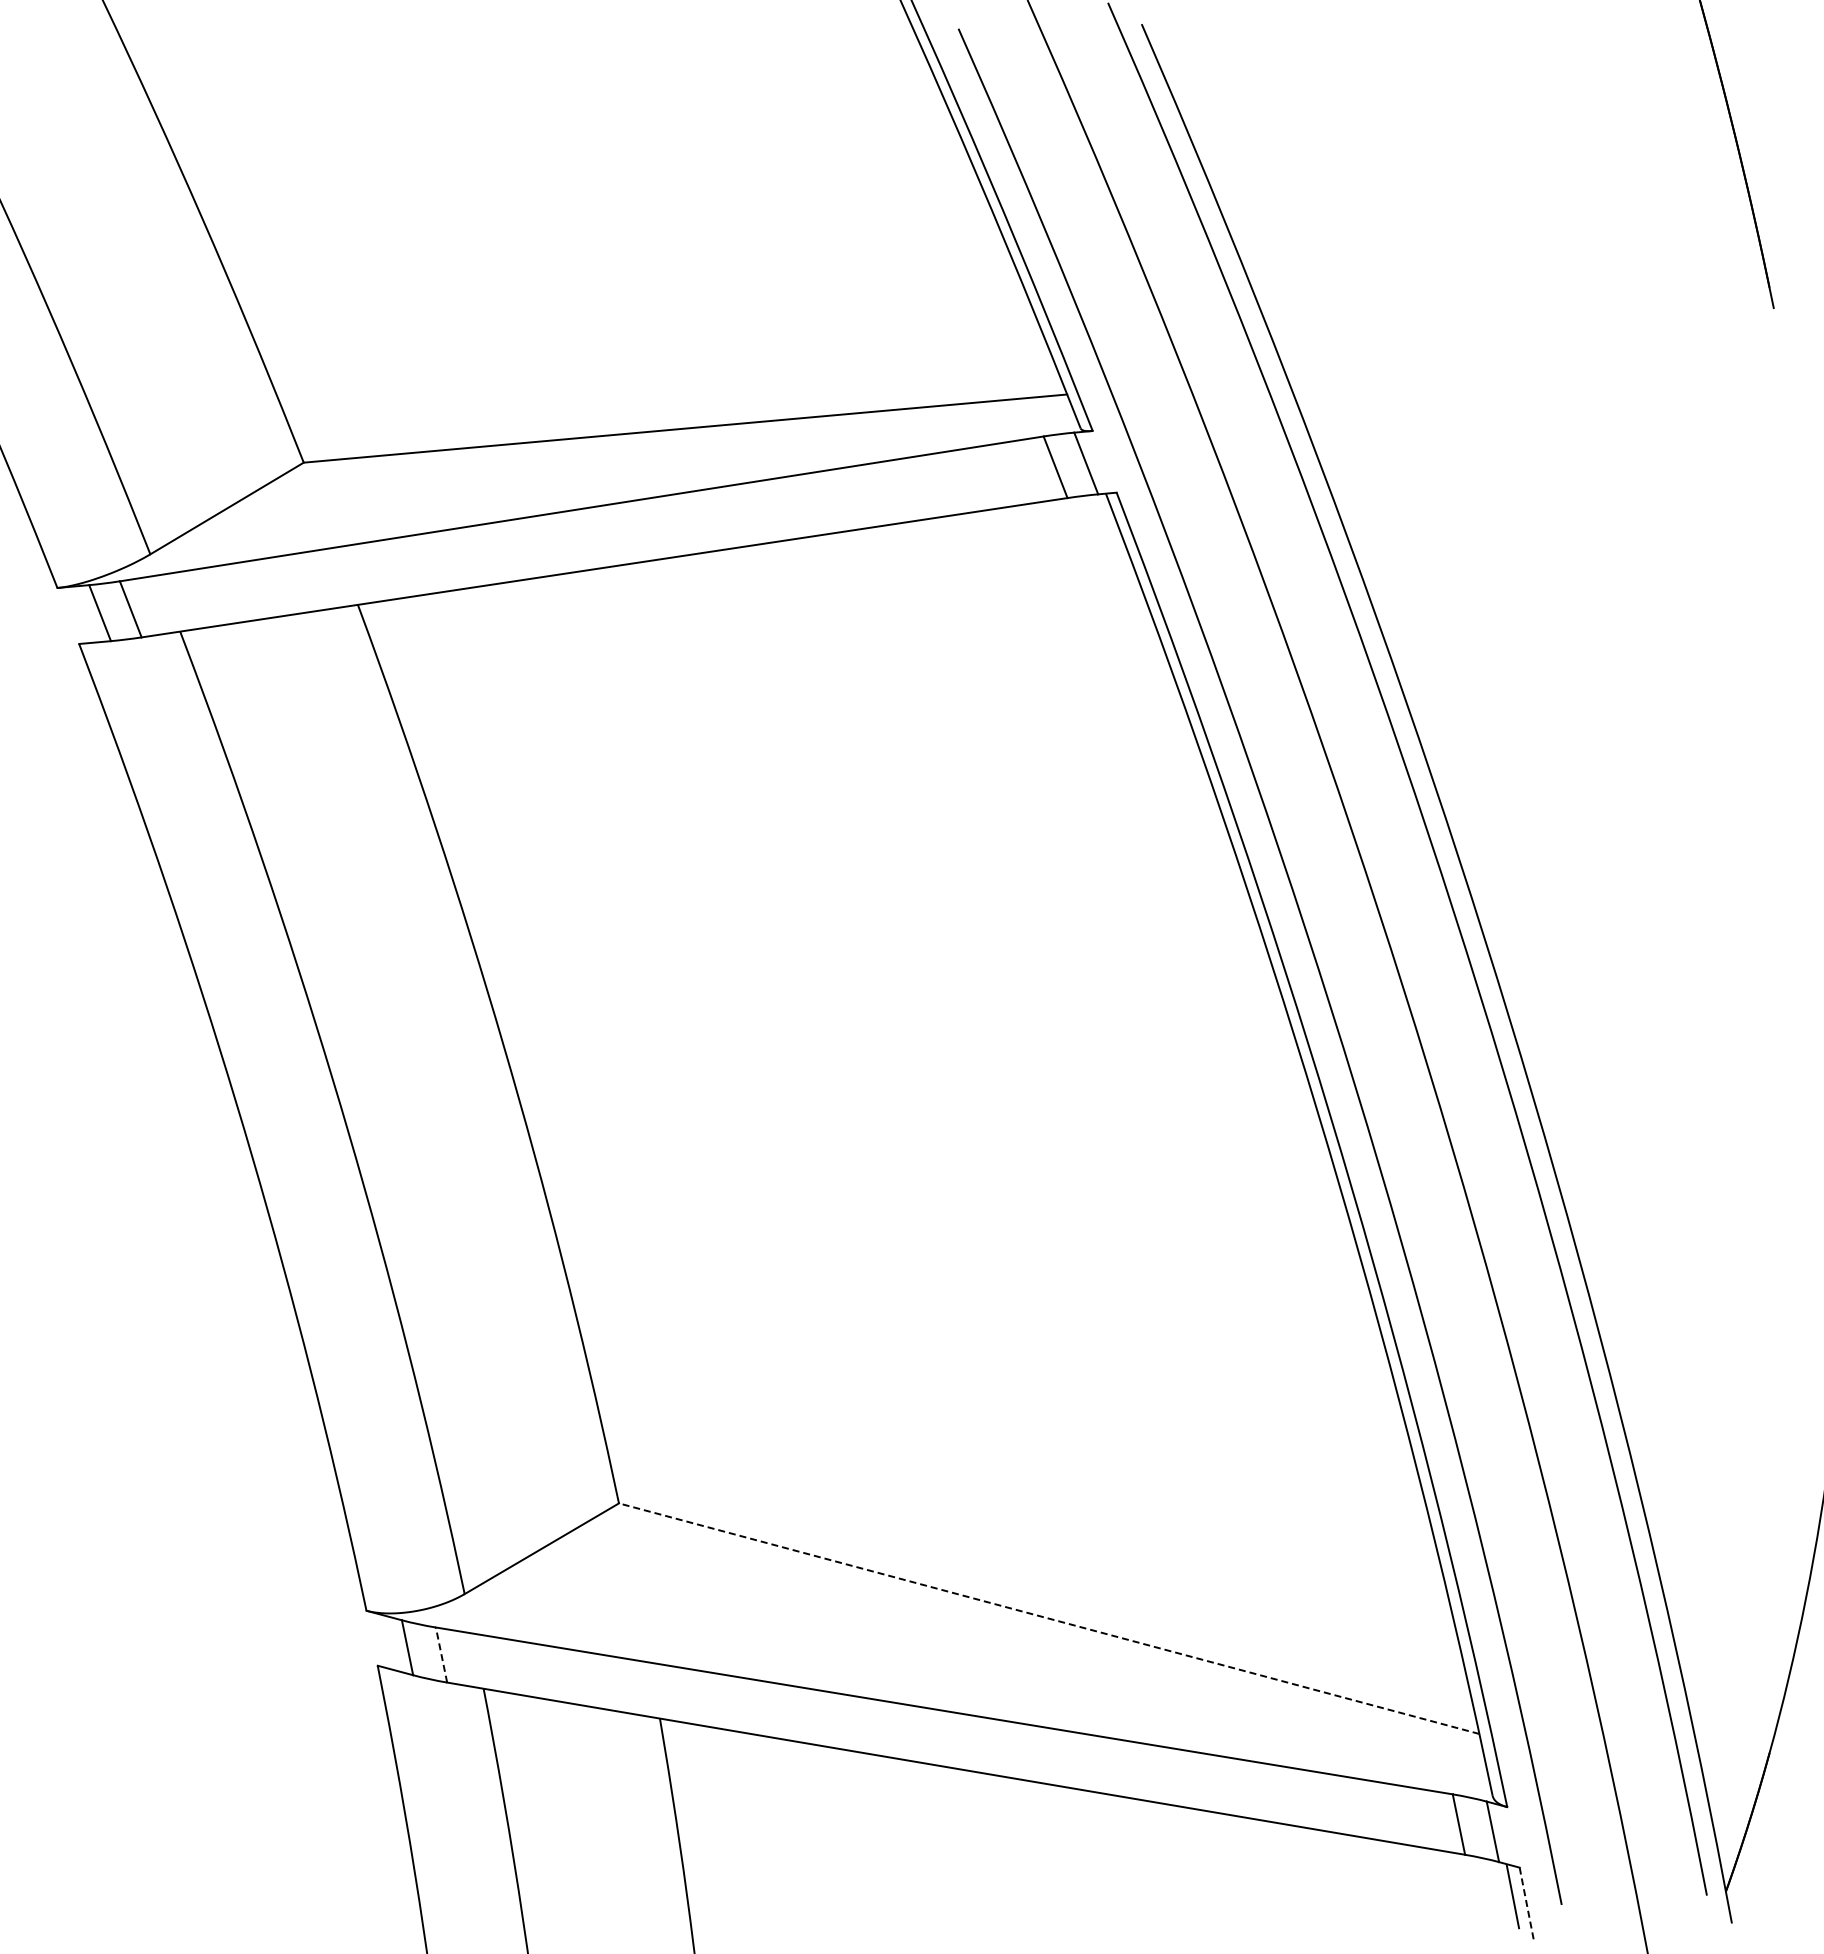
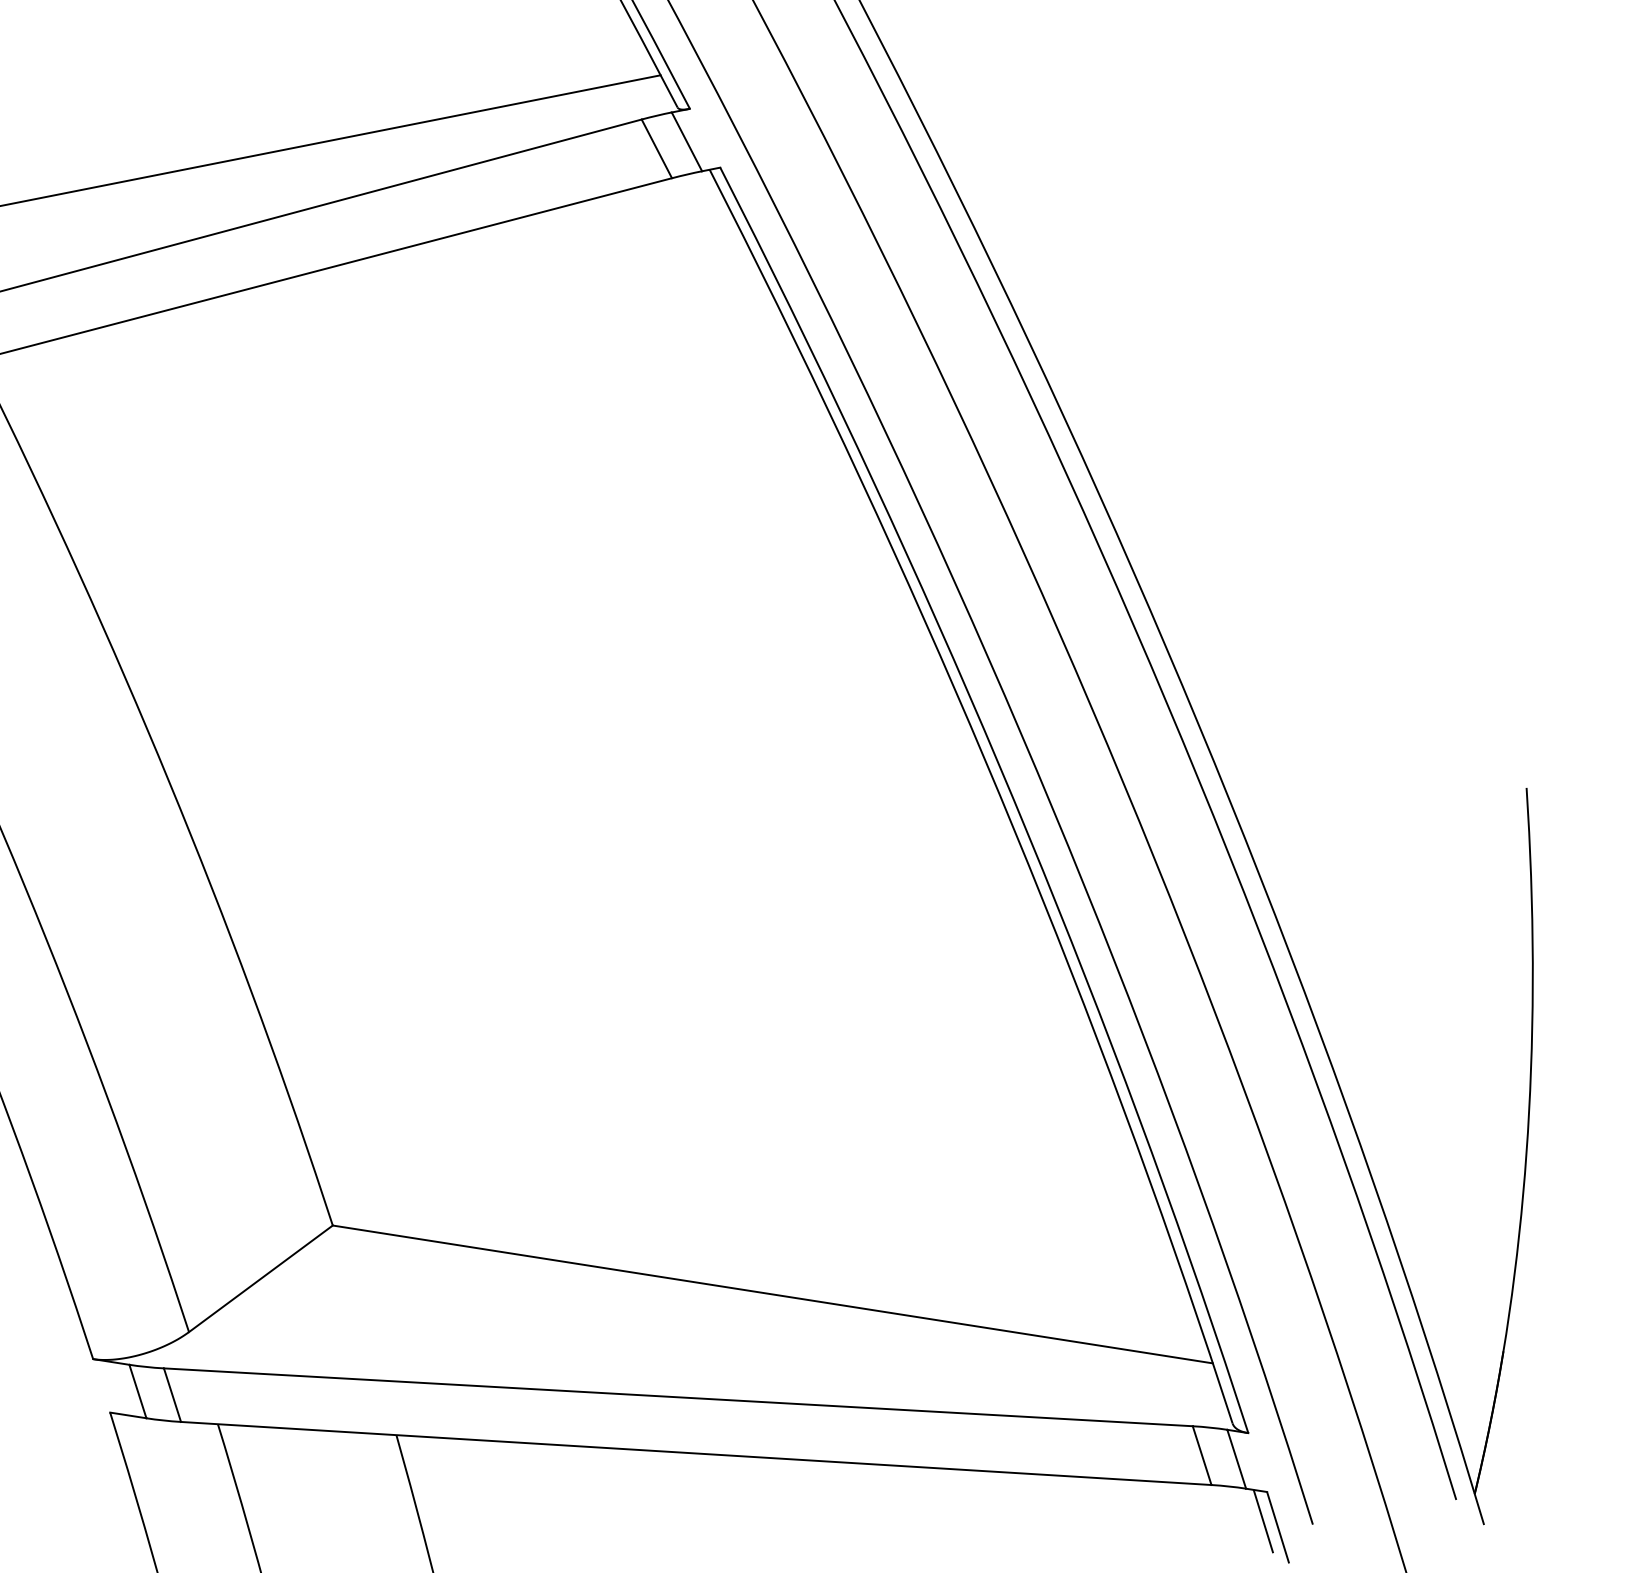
line: (1048, 1618) -> (772, 1294), dashed -> solid
line: (441, 1654) -> (172, 1394), dashed -> solid
line: (1526, 1904) -> (1277, 1527), dashed -> solid

